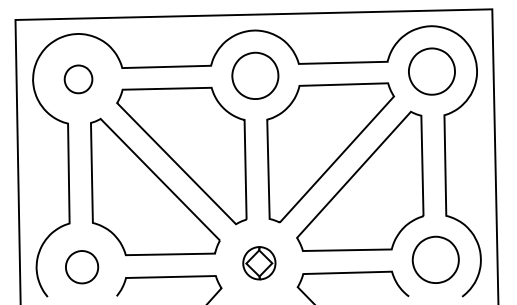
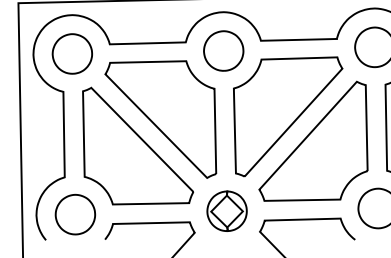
part: (78, 79) -> (72, 54), size x1.67
part: (259, 263) -> (227, 211), size x1.43
part: (81, 267) -> (74, 215), size x1.43

